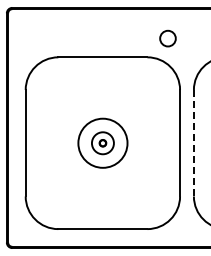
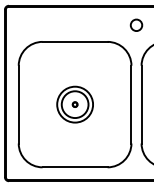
circle: (167, 38) -> (136, 25), moved
circle: (102, 142) -> (74, 104), size x1.67
line: (193, 142) -> (141, 104), dashed -> solid

